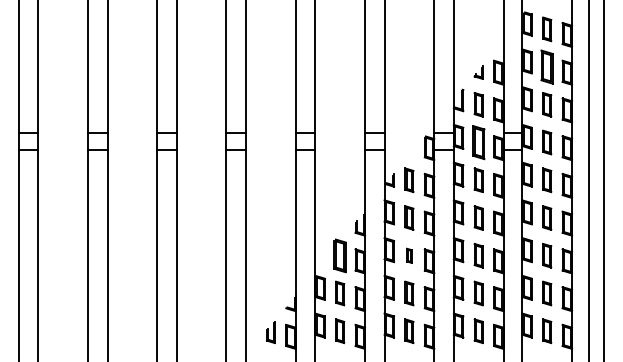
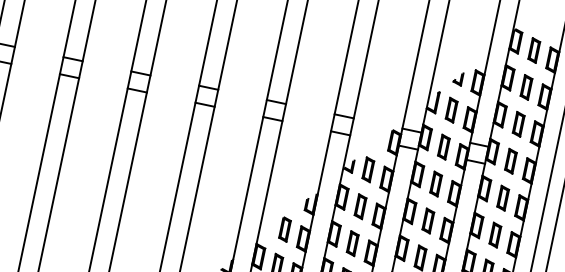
part: (547, 66) -> (526, 86), size x0.71
part: (478, 142) -> (443, 147), size x0.71
part: (340, 255) -> (285, 229), size x0.71
part: (409, 255) -> (352, 243), size x1.67

